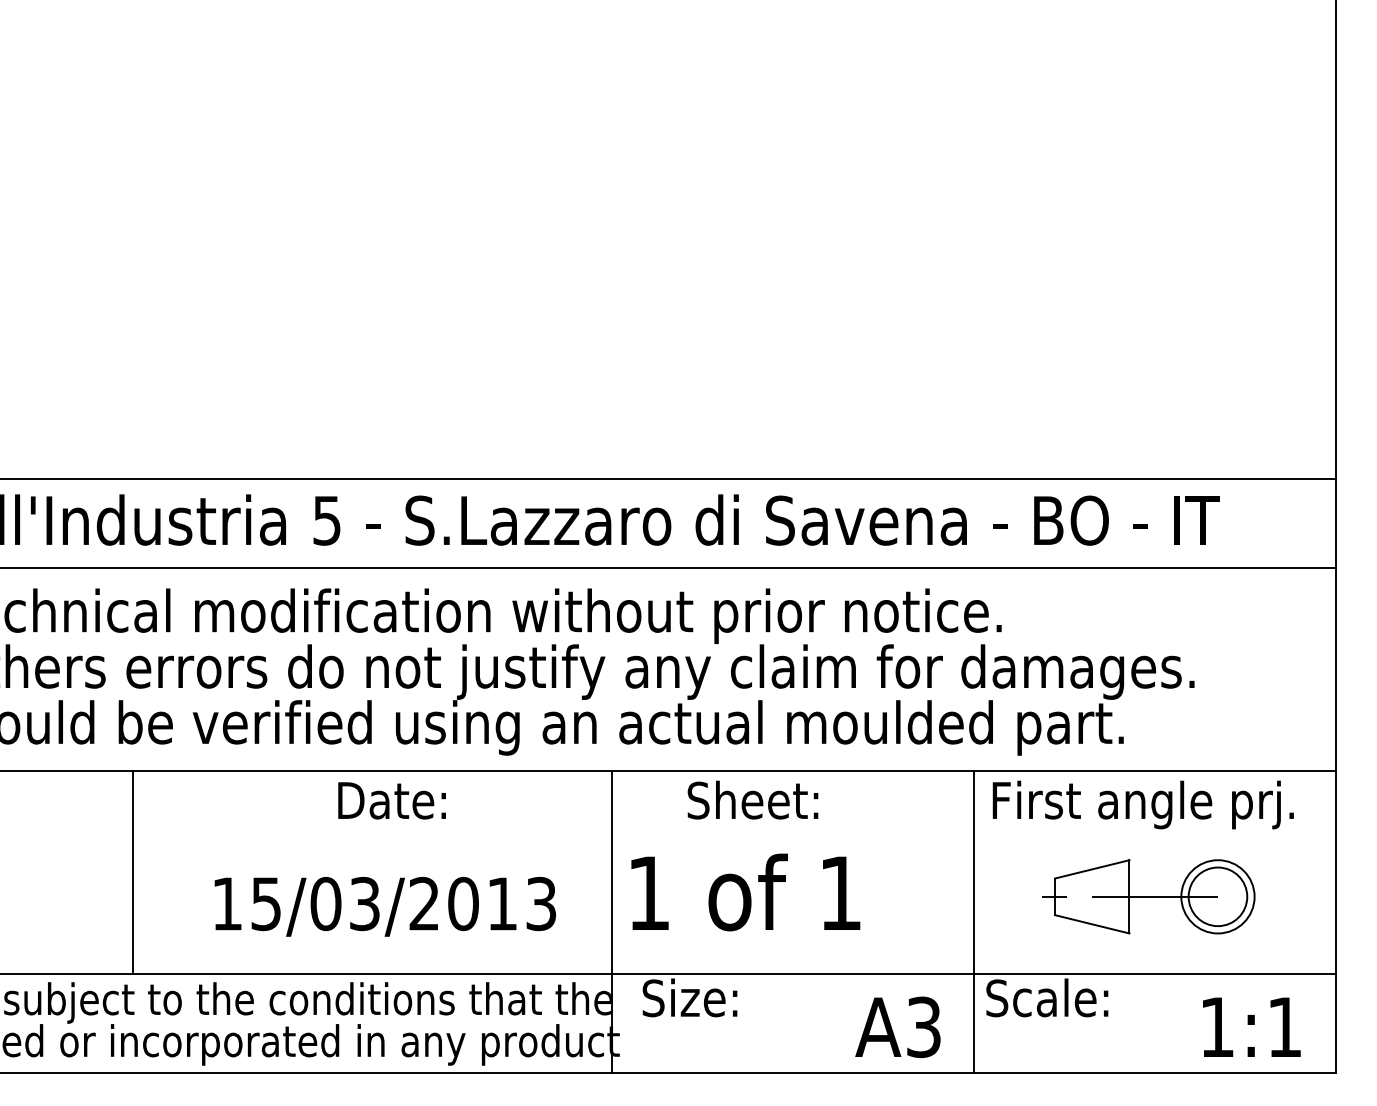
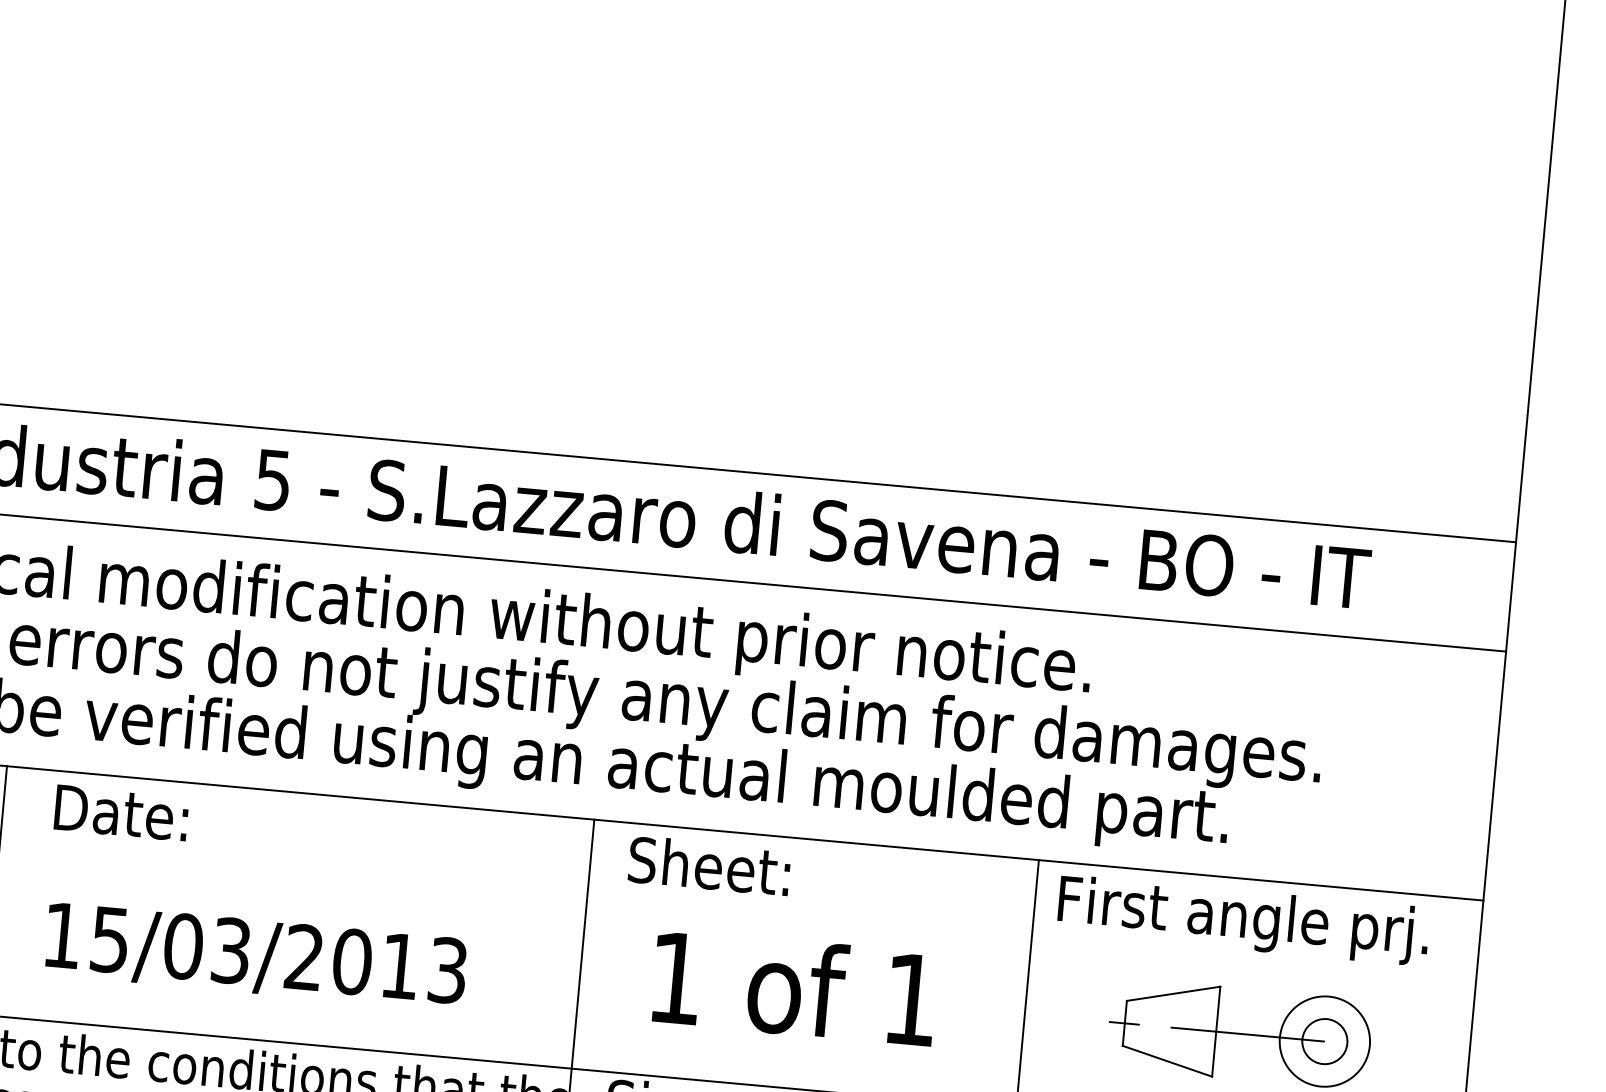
text: (752, 799) -> (709, 865), moved
text: (391, 800) -> (120, 812), moved
text: (745, 892) -> (794, 987), moved
circle: (1217, 896) -> (1324, 1041), size x0.62
text: (384, 906) -> (255, 956), moved

